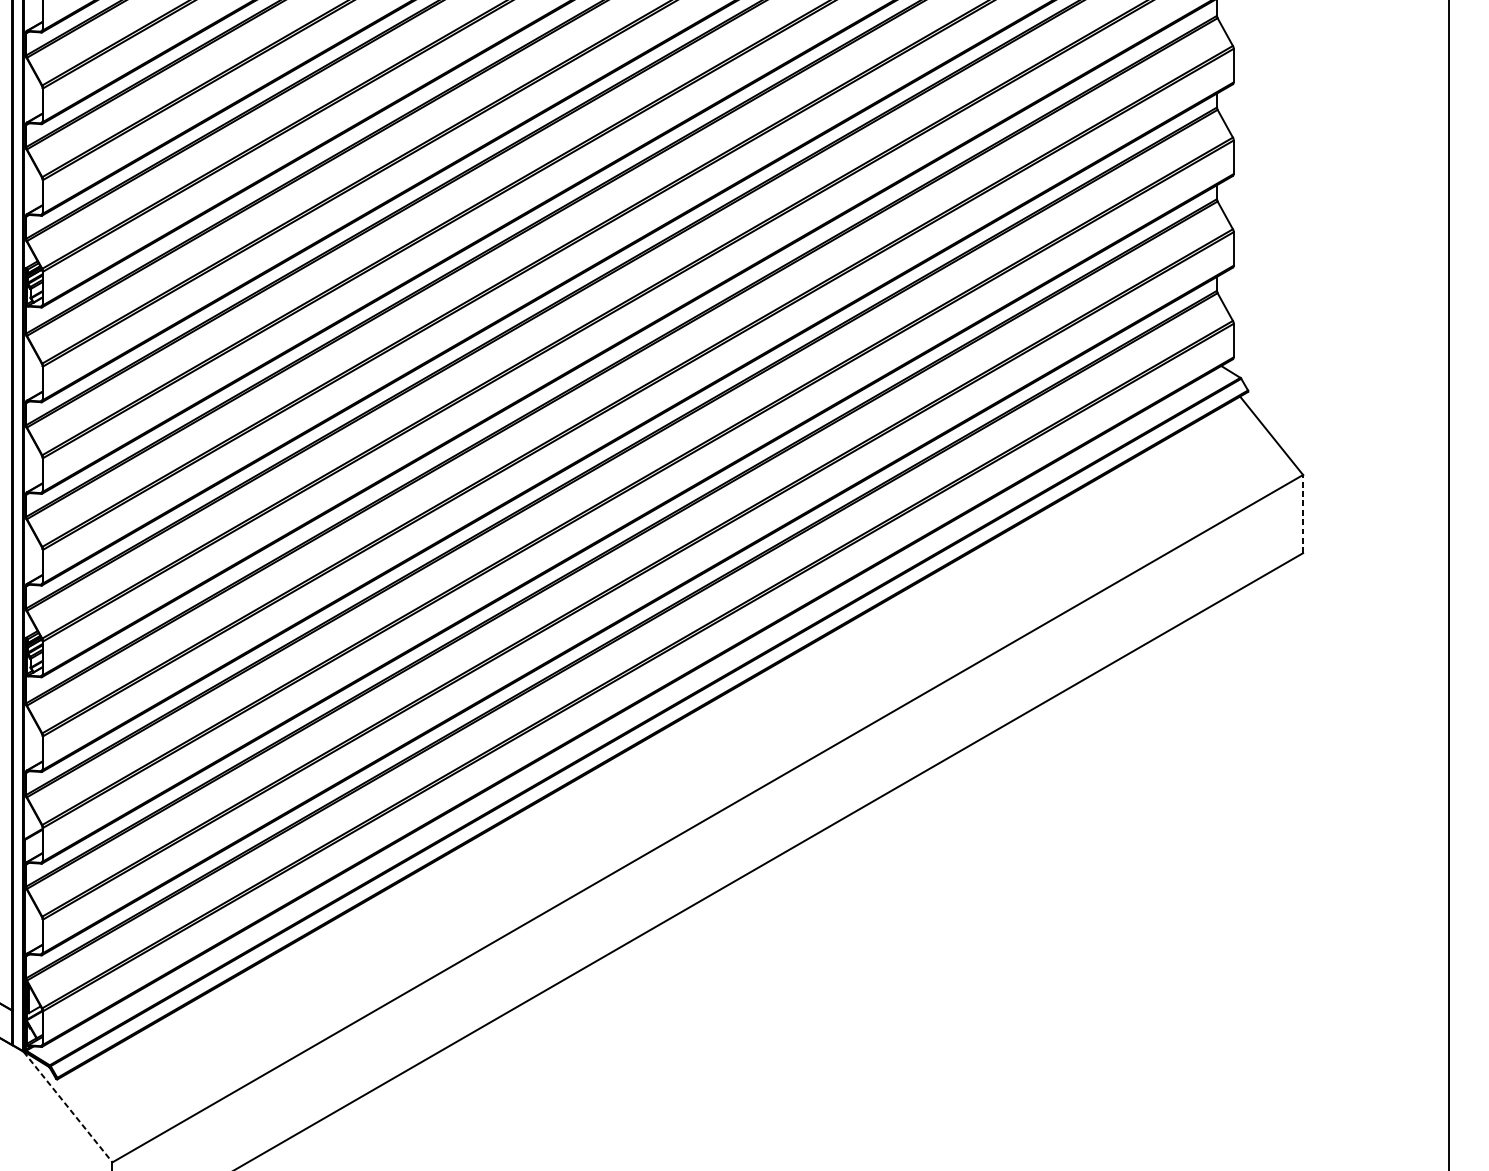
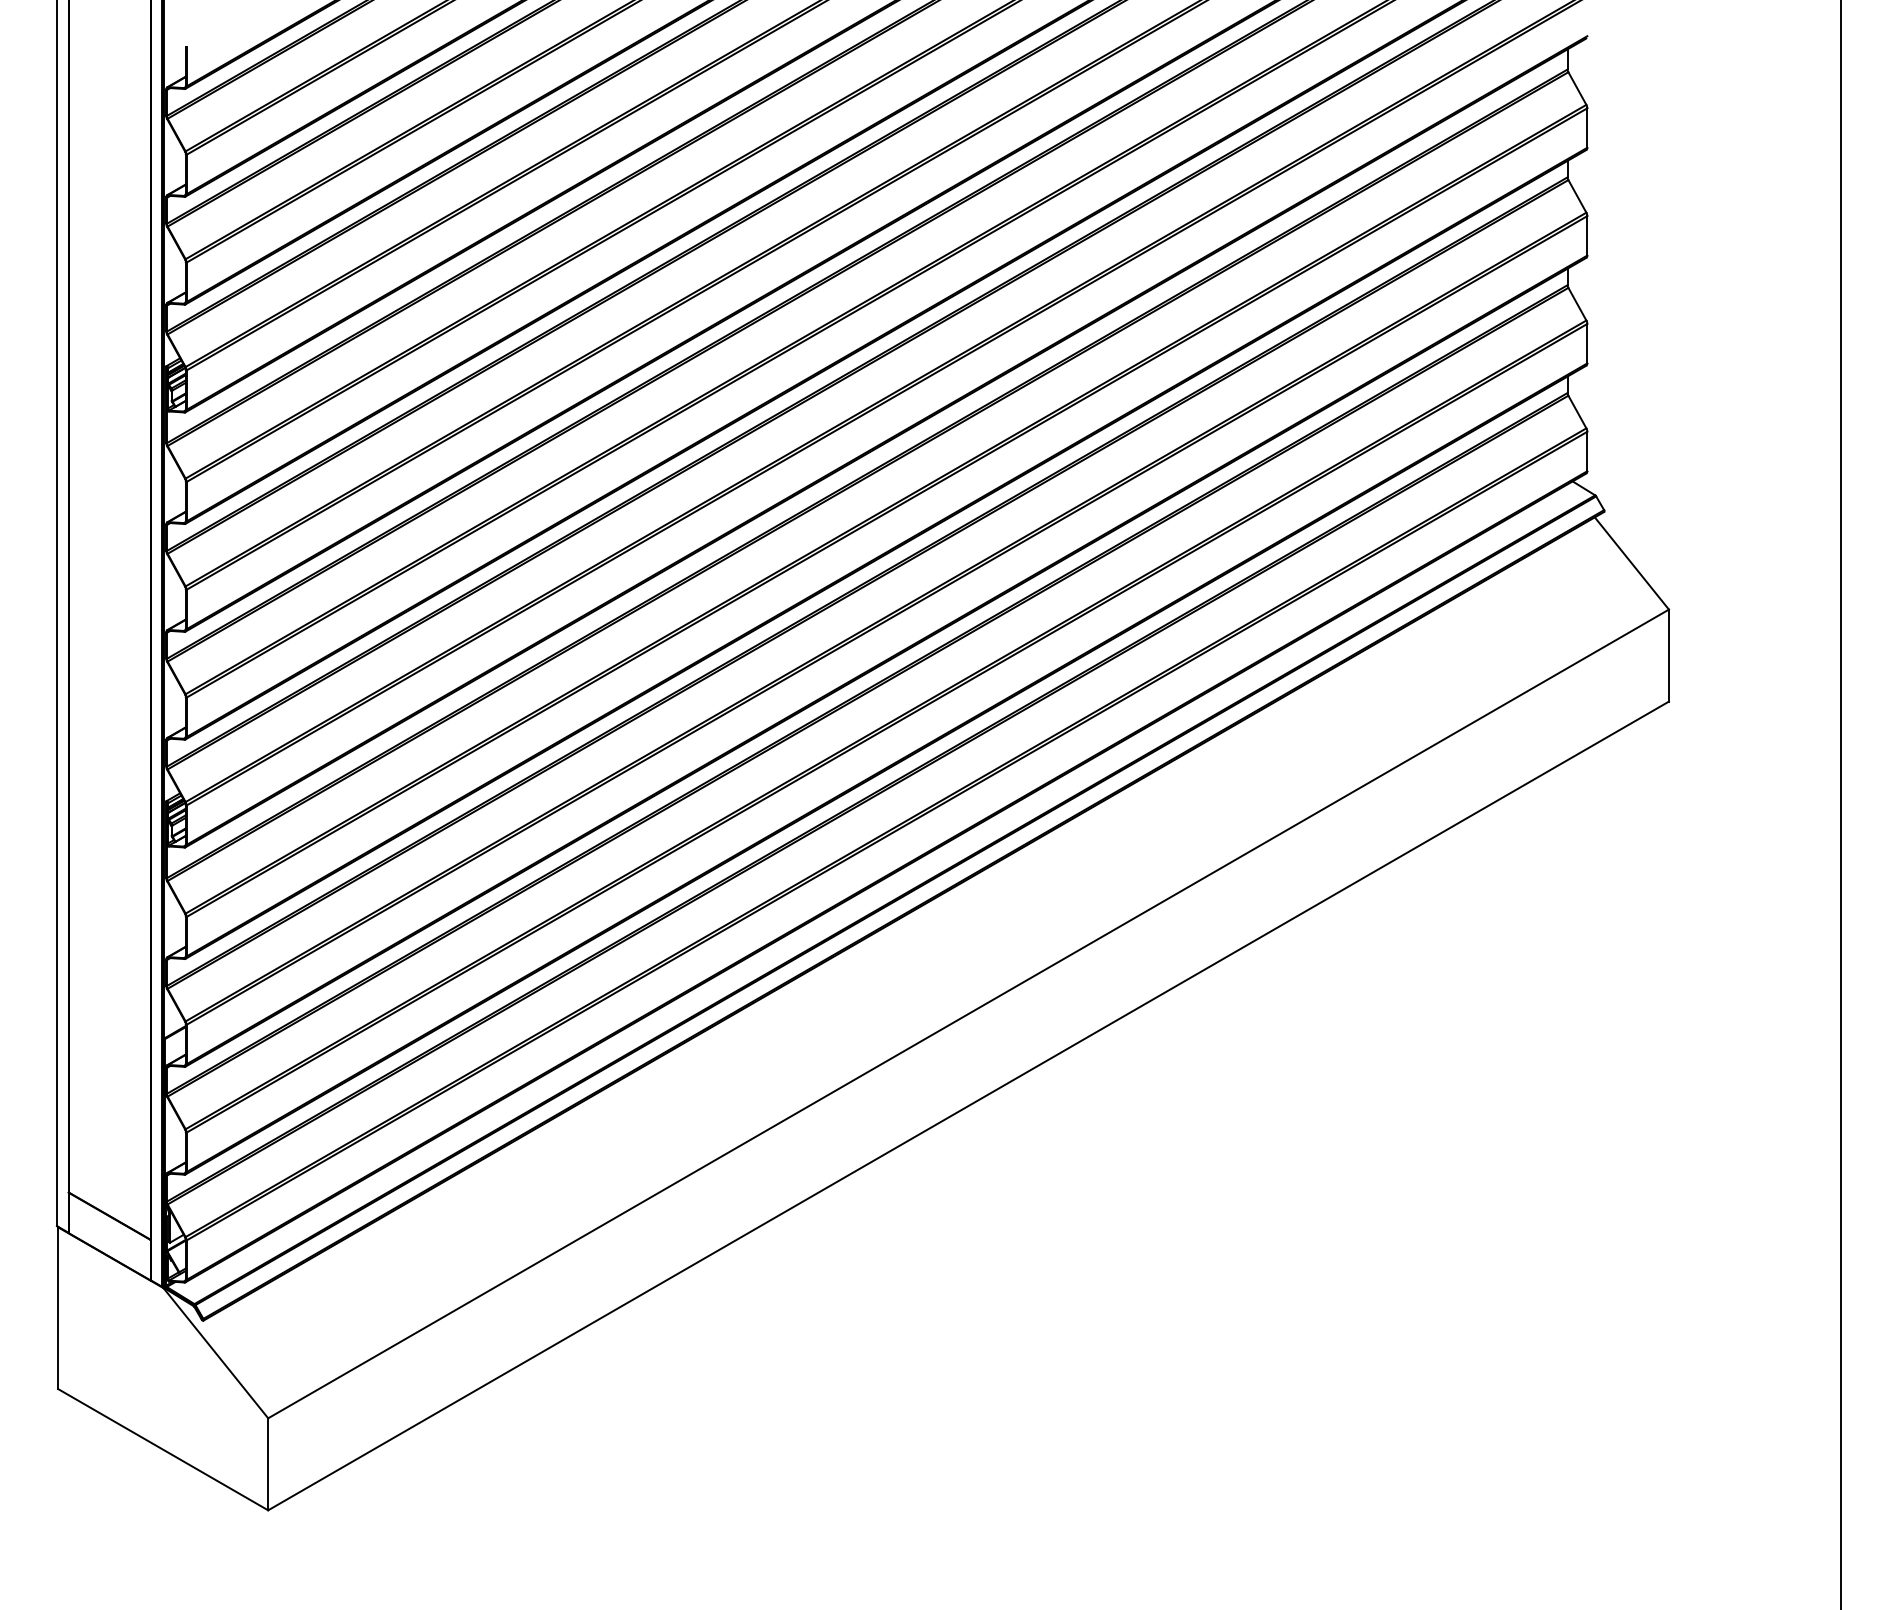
line: (1302, 513) -> (1668, 655), dashed -> solid
line: (68, 1107) -> (216, 1353), dashed -> solid

